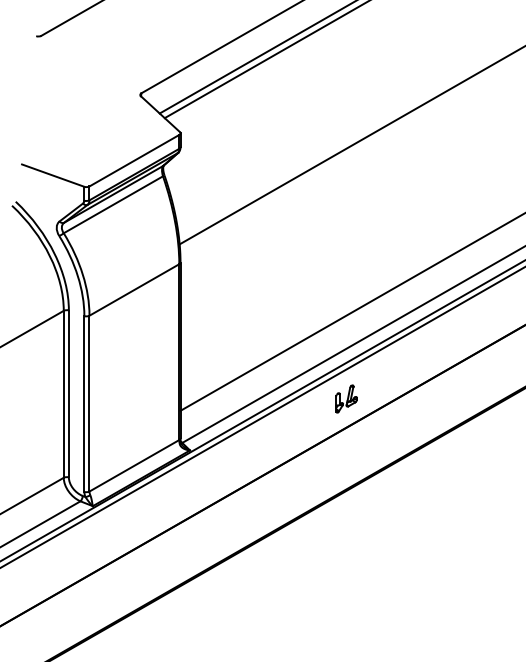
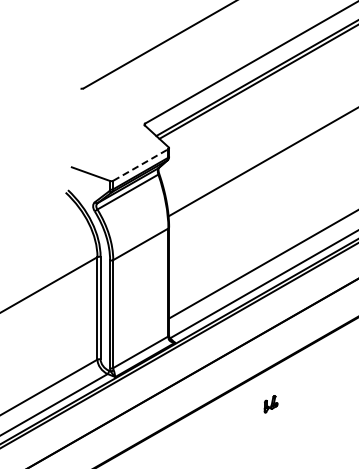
line: (133, 161) -> (140, 165), solid -> dashed
part: (345, 399) -> (270, 404), moved

